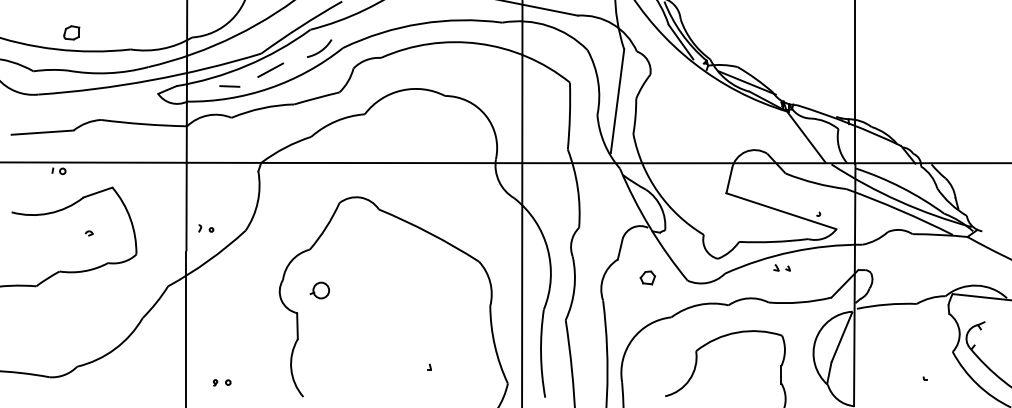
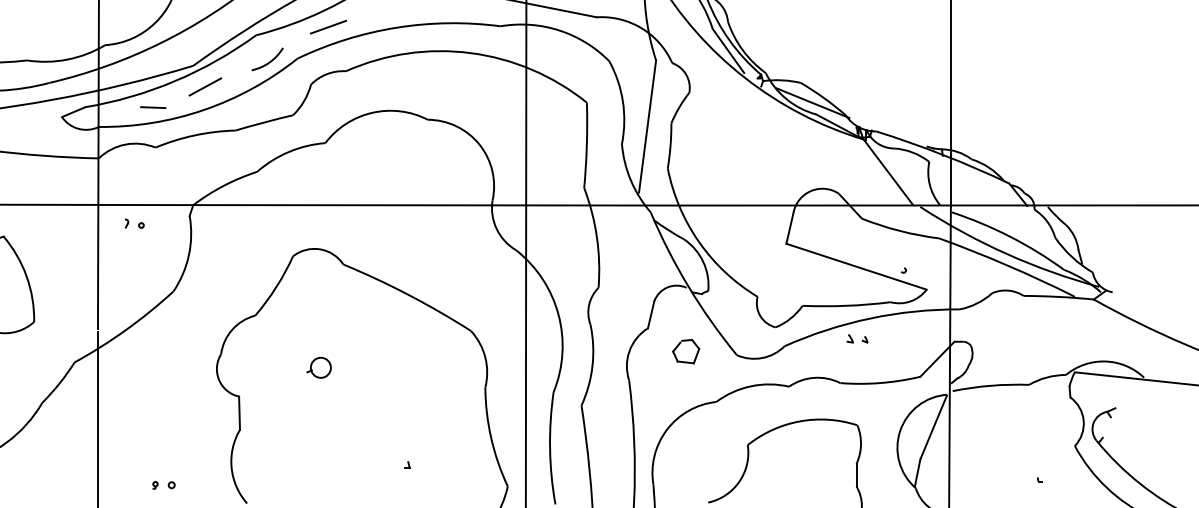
line: (367, 23) -> (328, 27), added
part: (206, 228) -> (135, 223), moved
part: (647, 277) -> (685, 351), size x1.43
part: (319, 290) -> (318, 367), moved
part: (222, 382) -> (164, 485), moved

